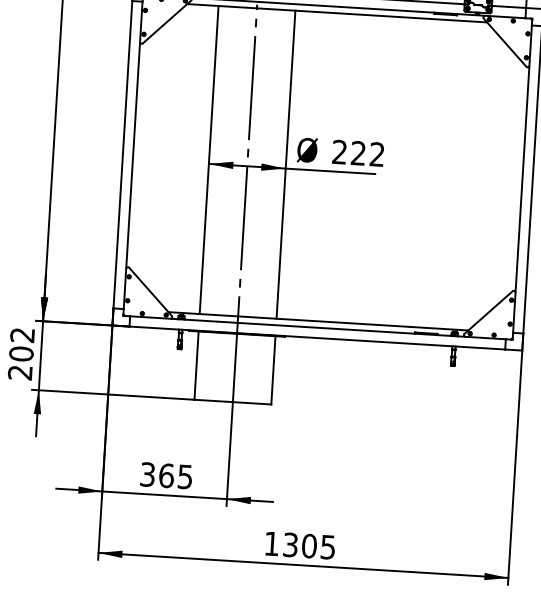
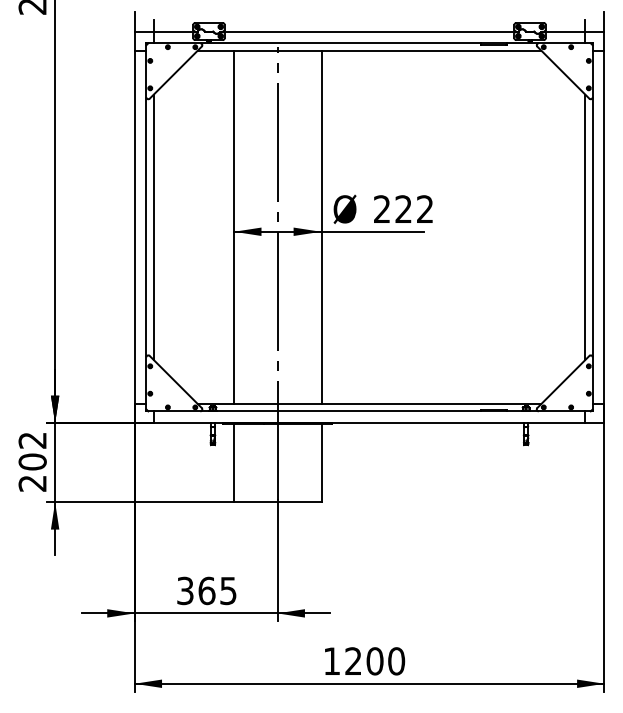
line: (139, 155) -> (153, 227), added
line: (516, 178) -> (585, 227), added
text: (309, 546) -> (375, 661), 1305 -> 1200

